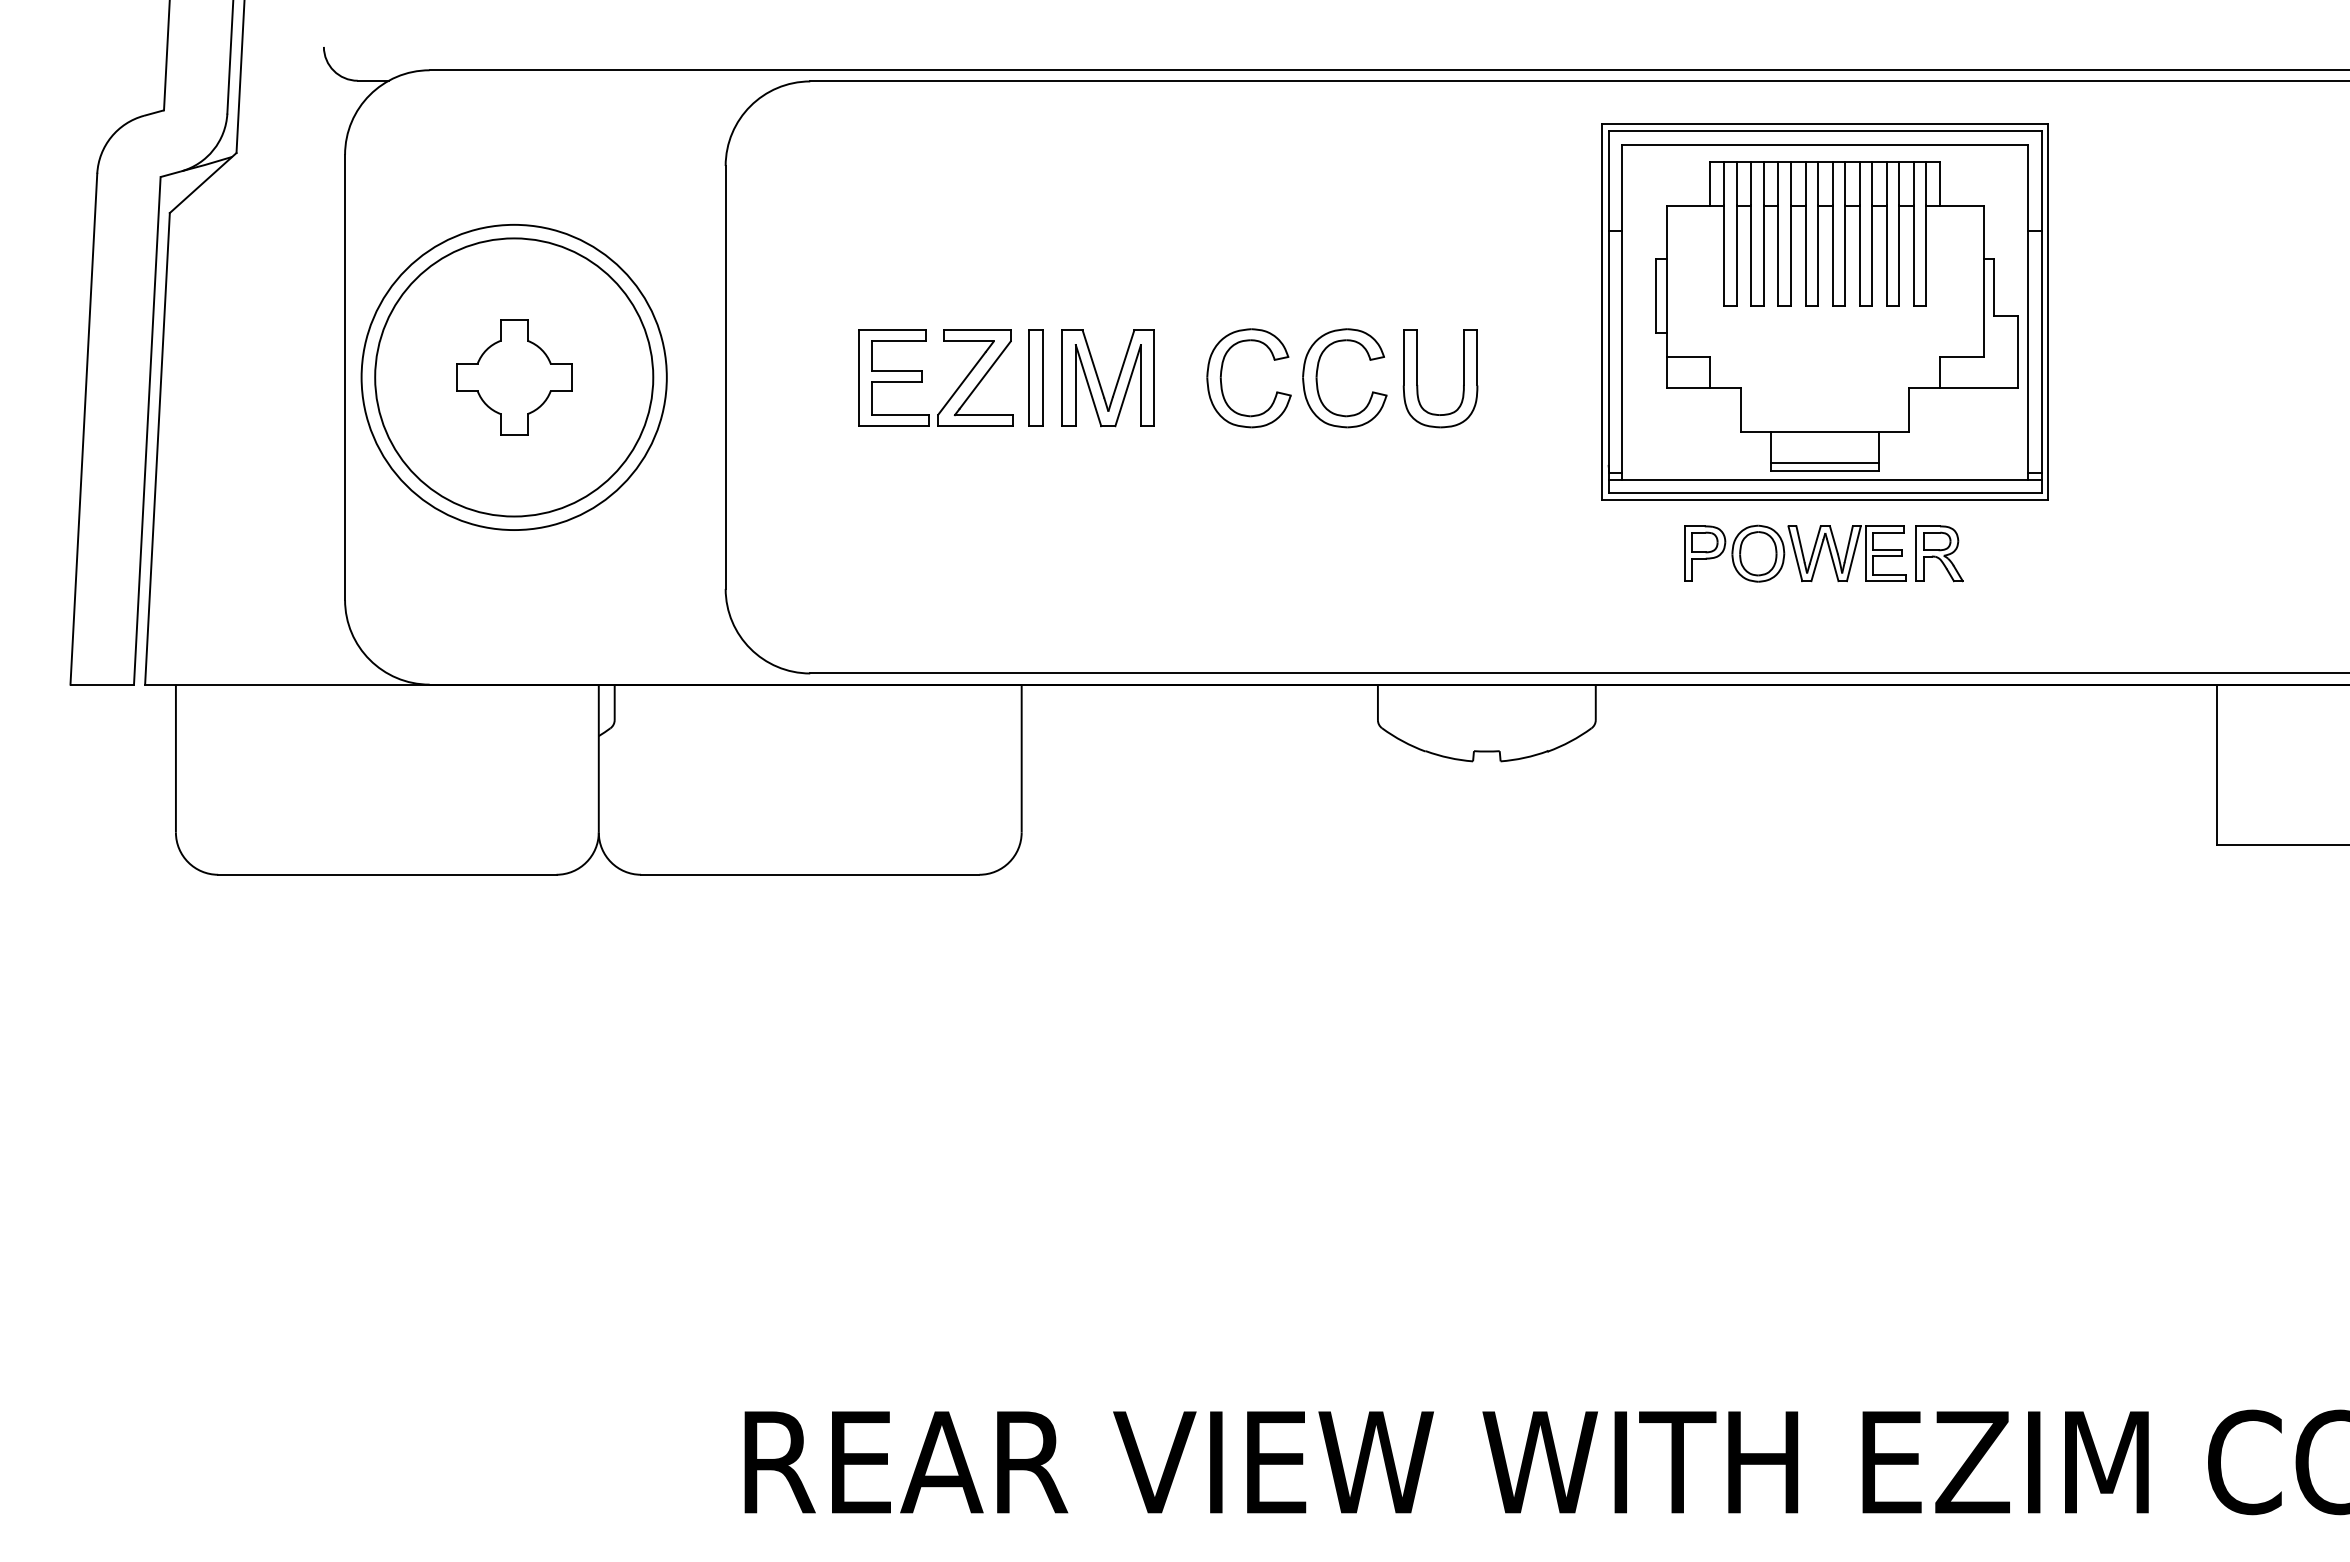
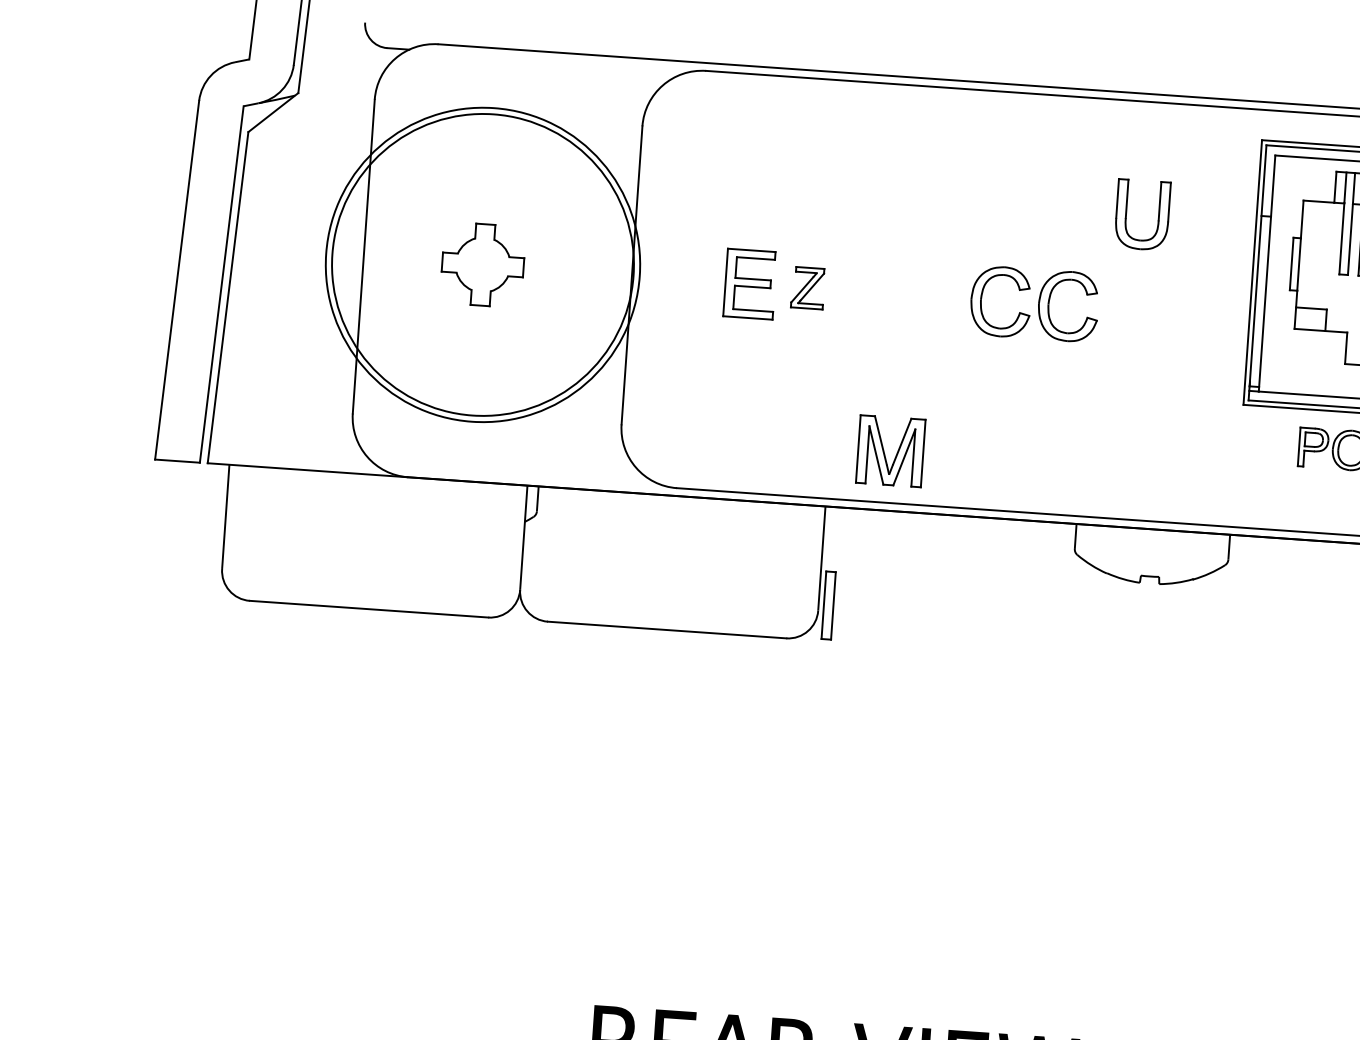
circle: (513, 377) -> (482, 264), size x1.4
circle: (514, 377) -> (483, 264), size x1.6
part: (975, 377) -> (808, 287), size x0.6
part: (1035, 377) -> (828, 604), moved
part: (1417, 378) -> (1126, 213), moved
part: (1099, 379) -> (884, 451), moved

